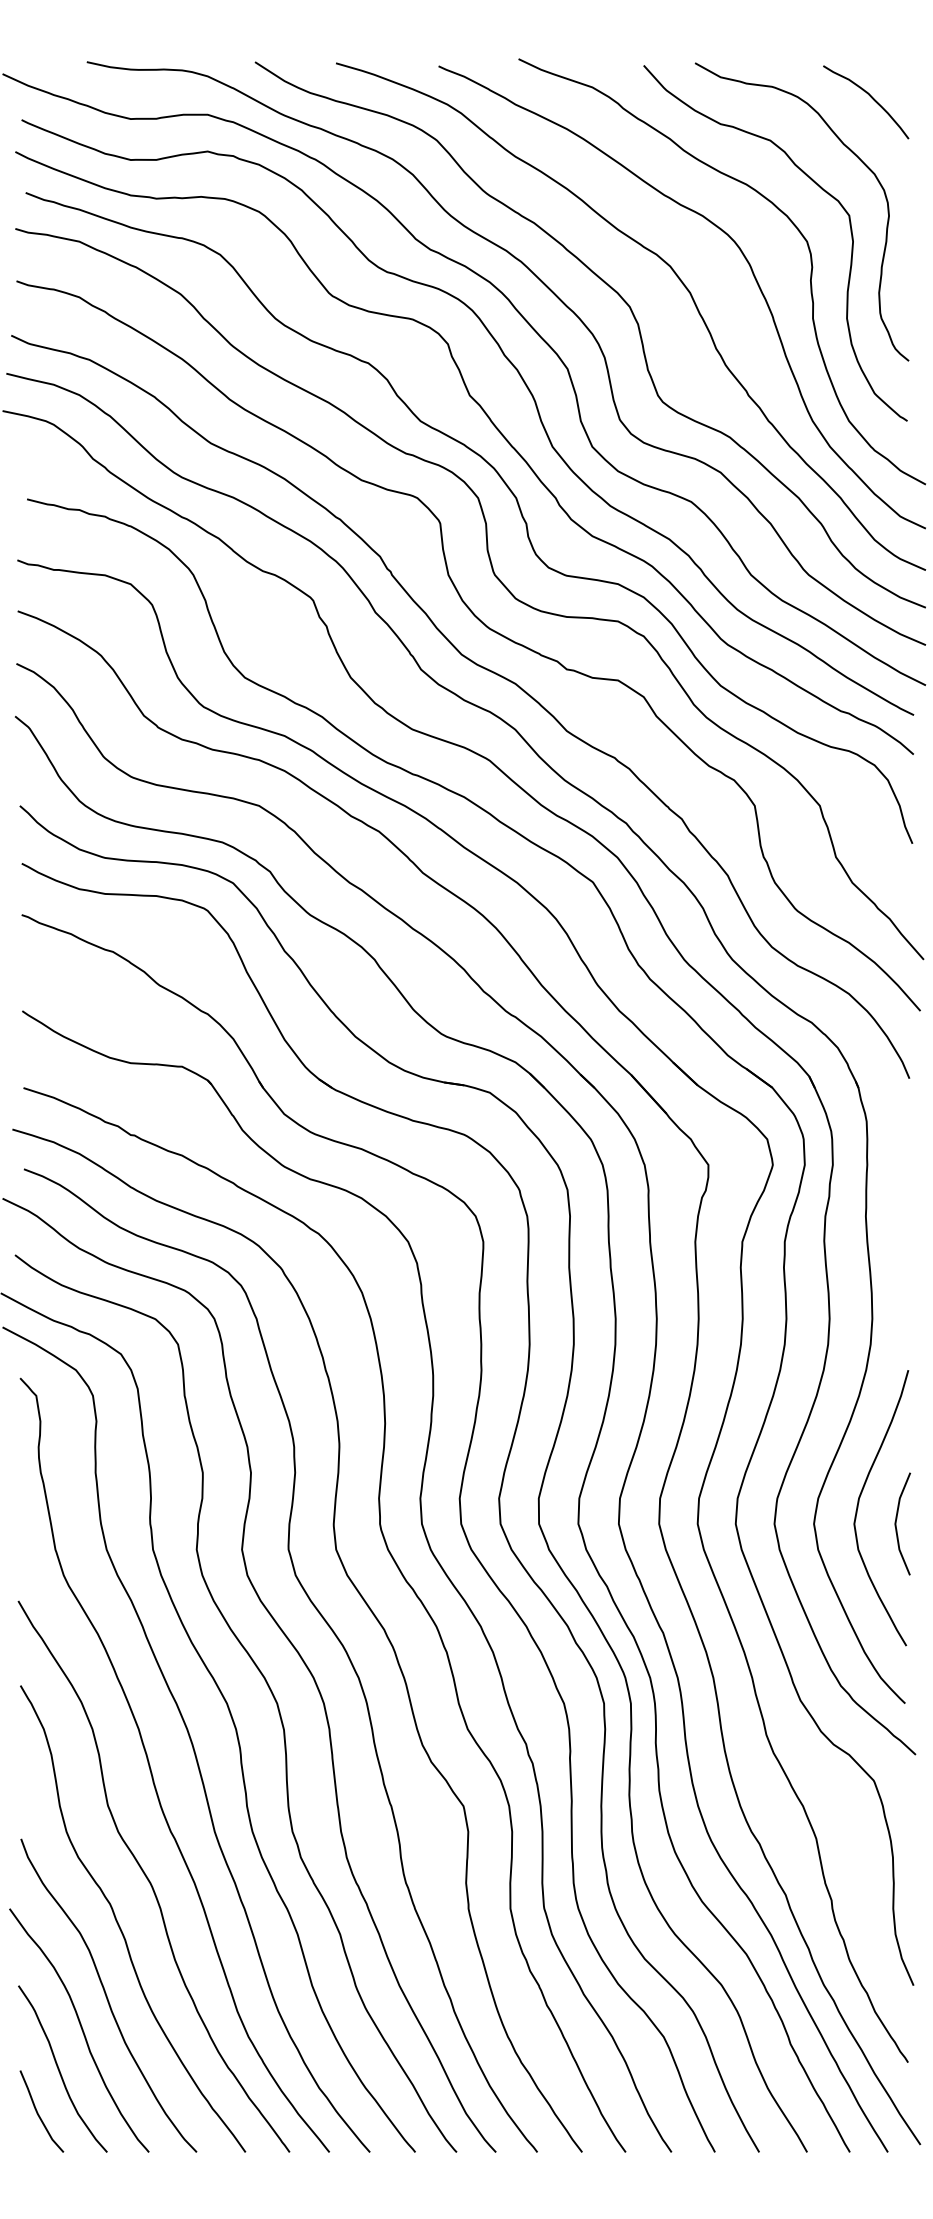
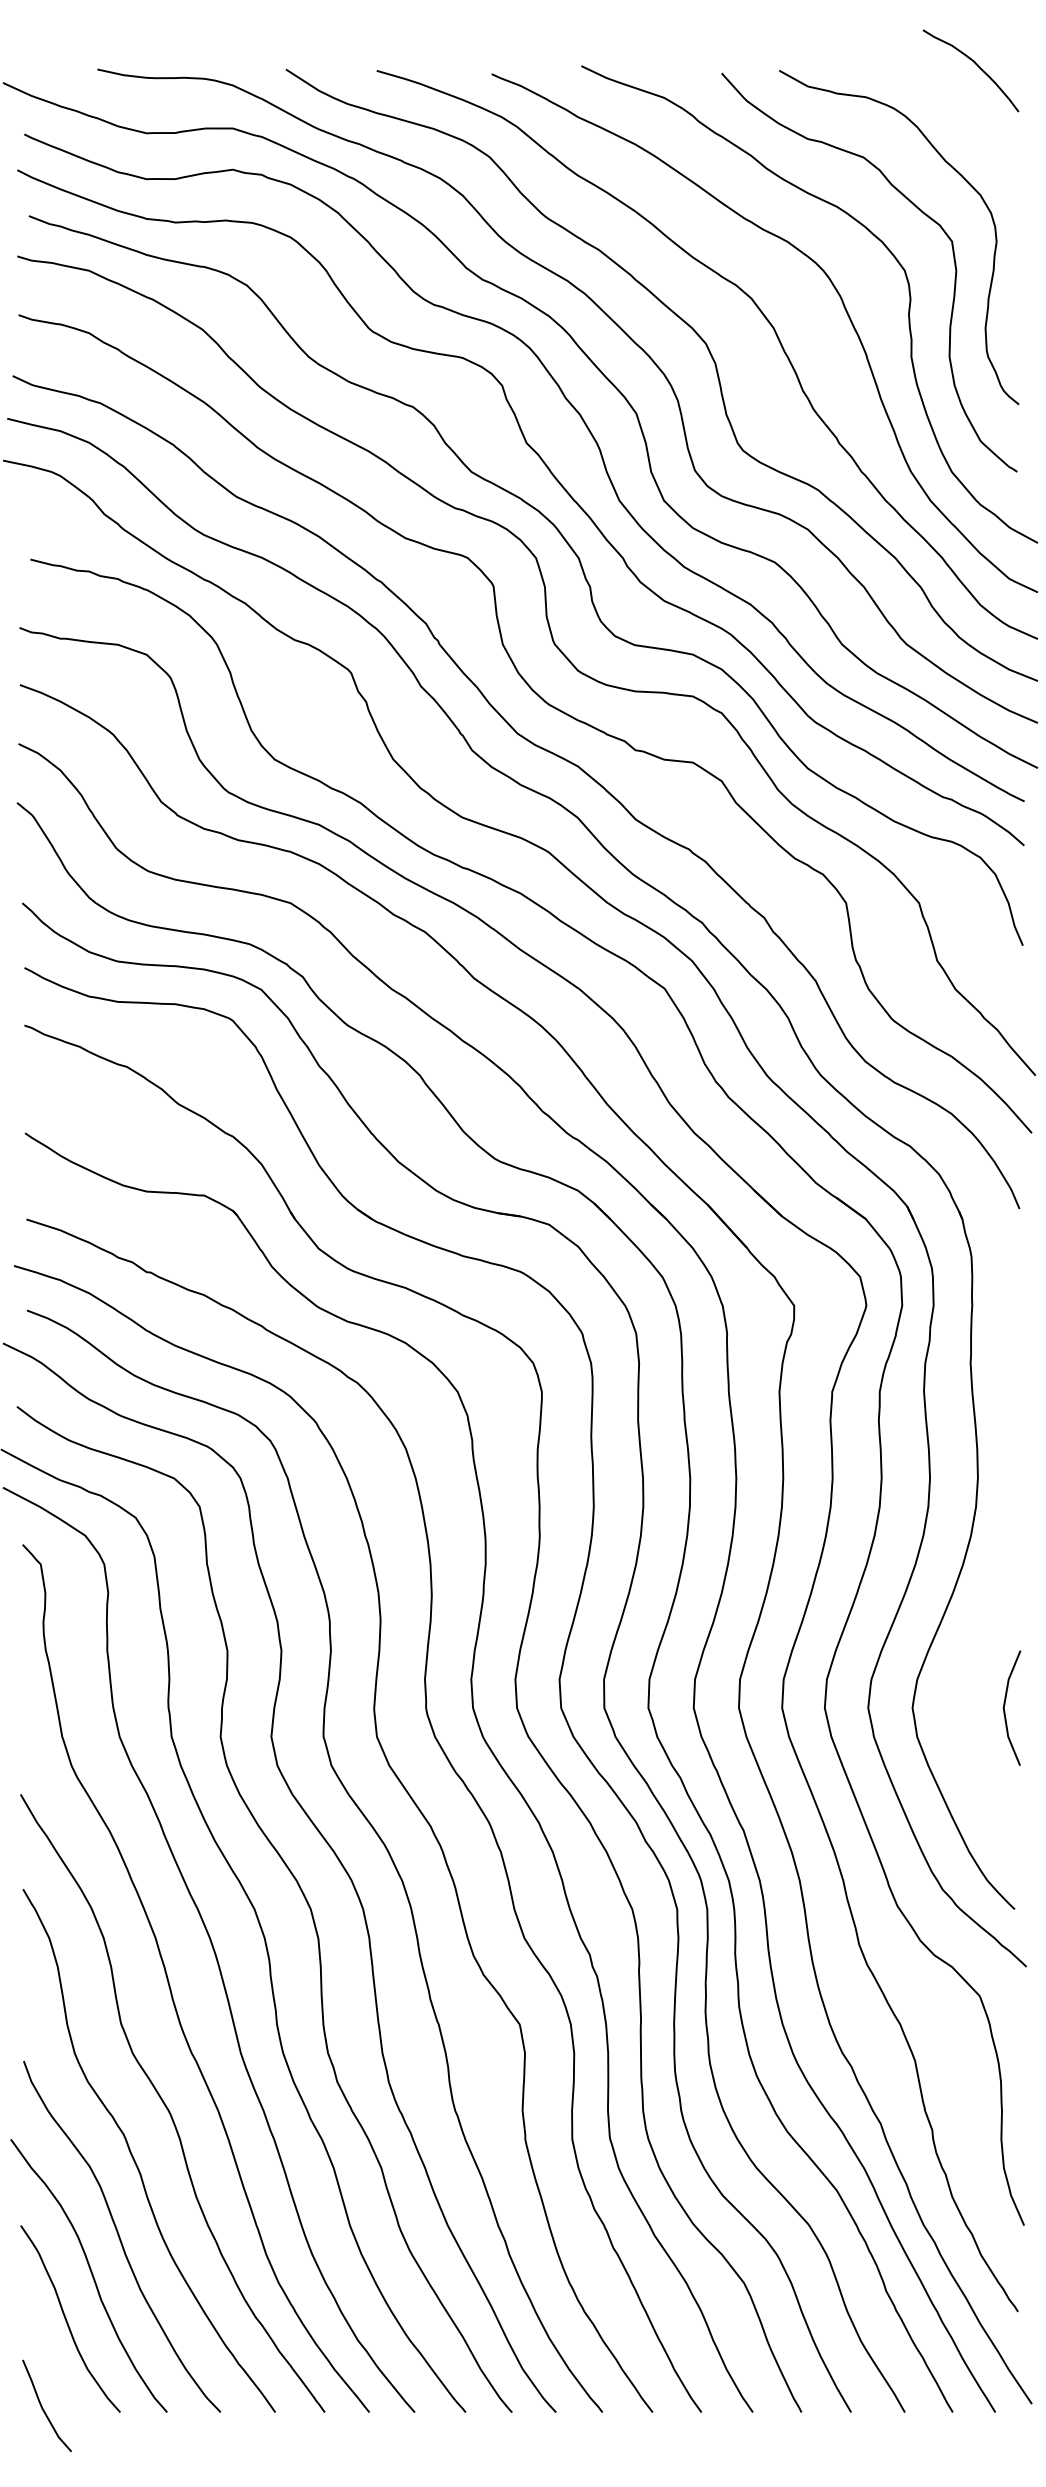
curve: (870, 97) -> (975, 65), moved
curve: (859, 1502) -> (963, 1684), removed
curve: (38, 2112) -> (43, 2406), moved

